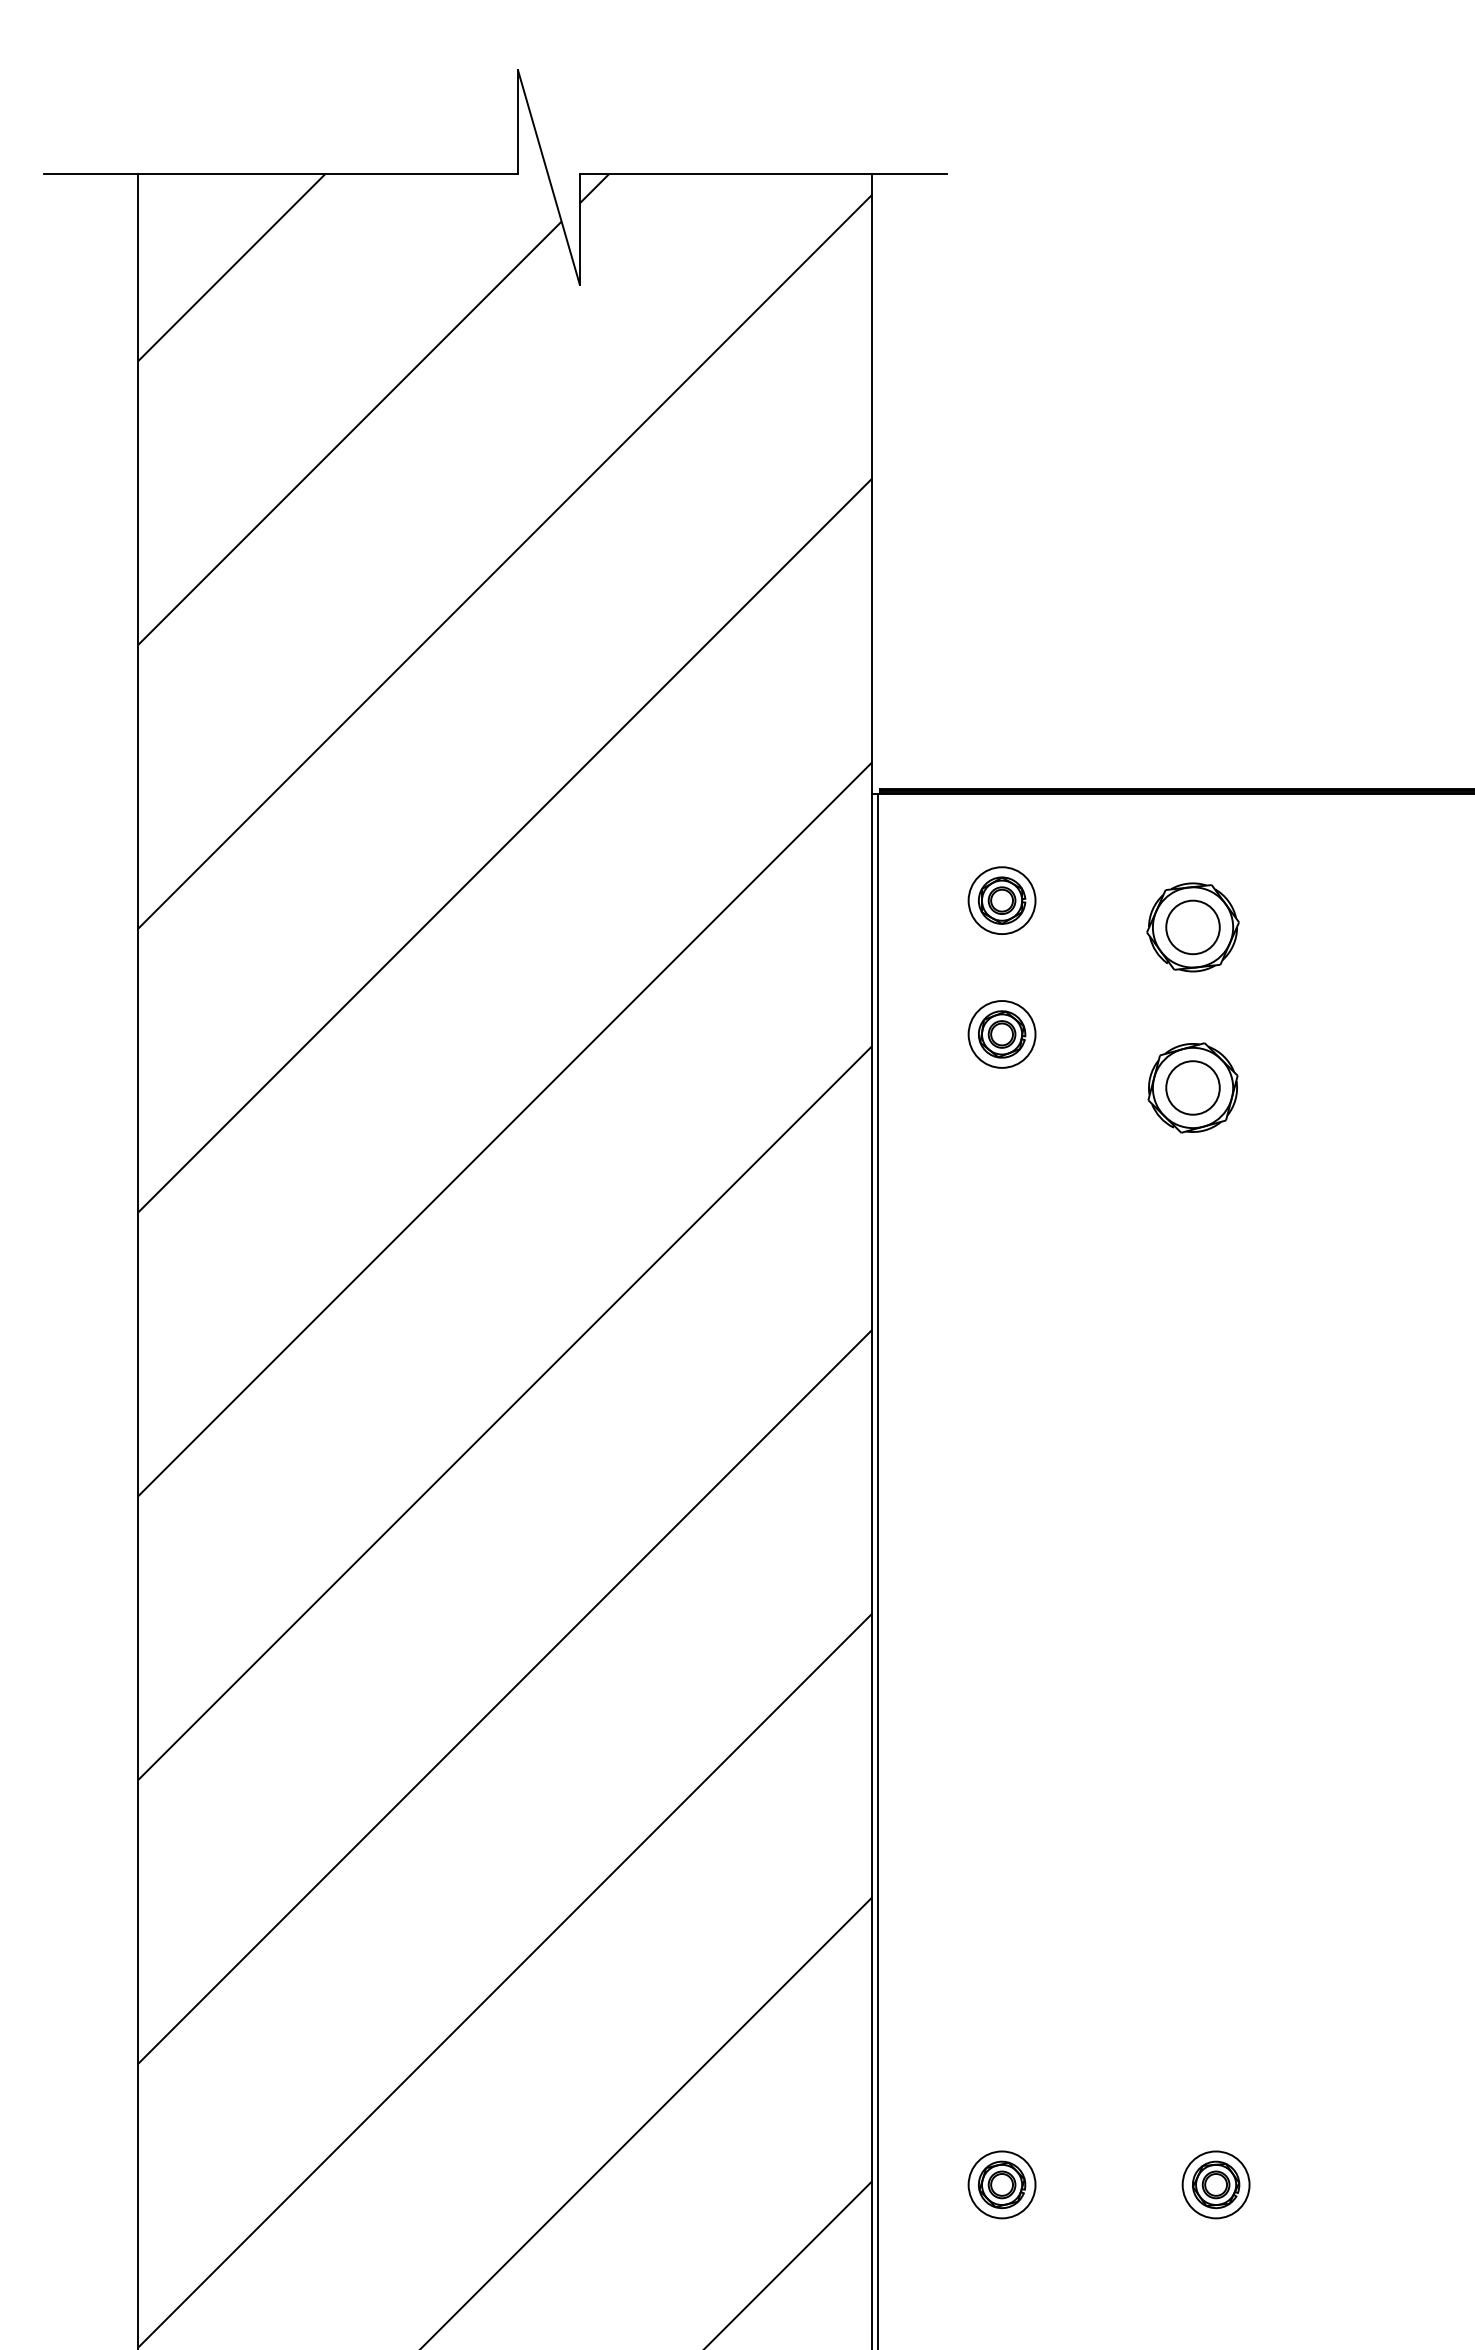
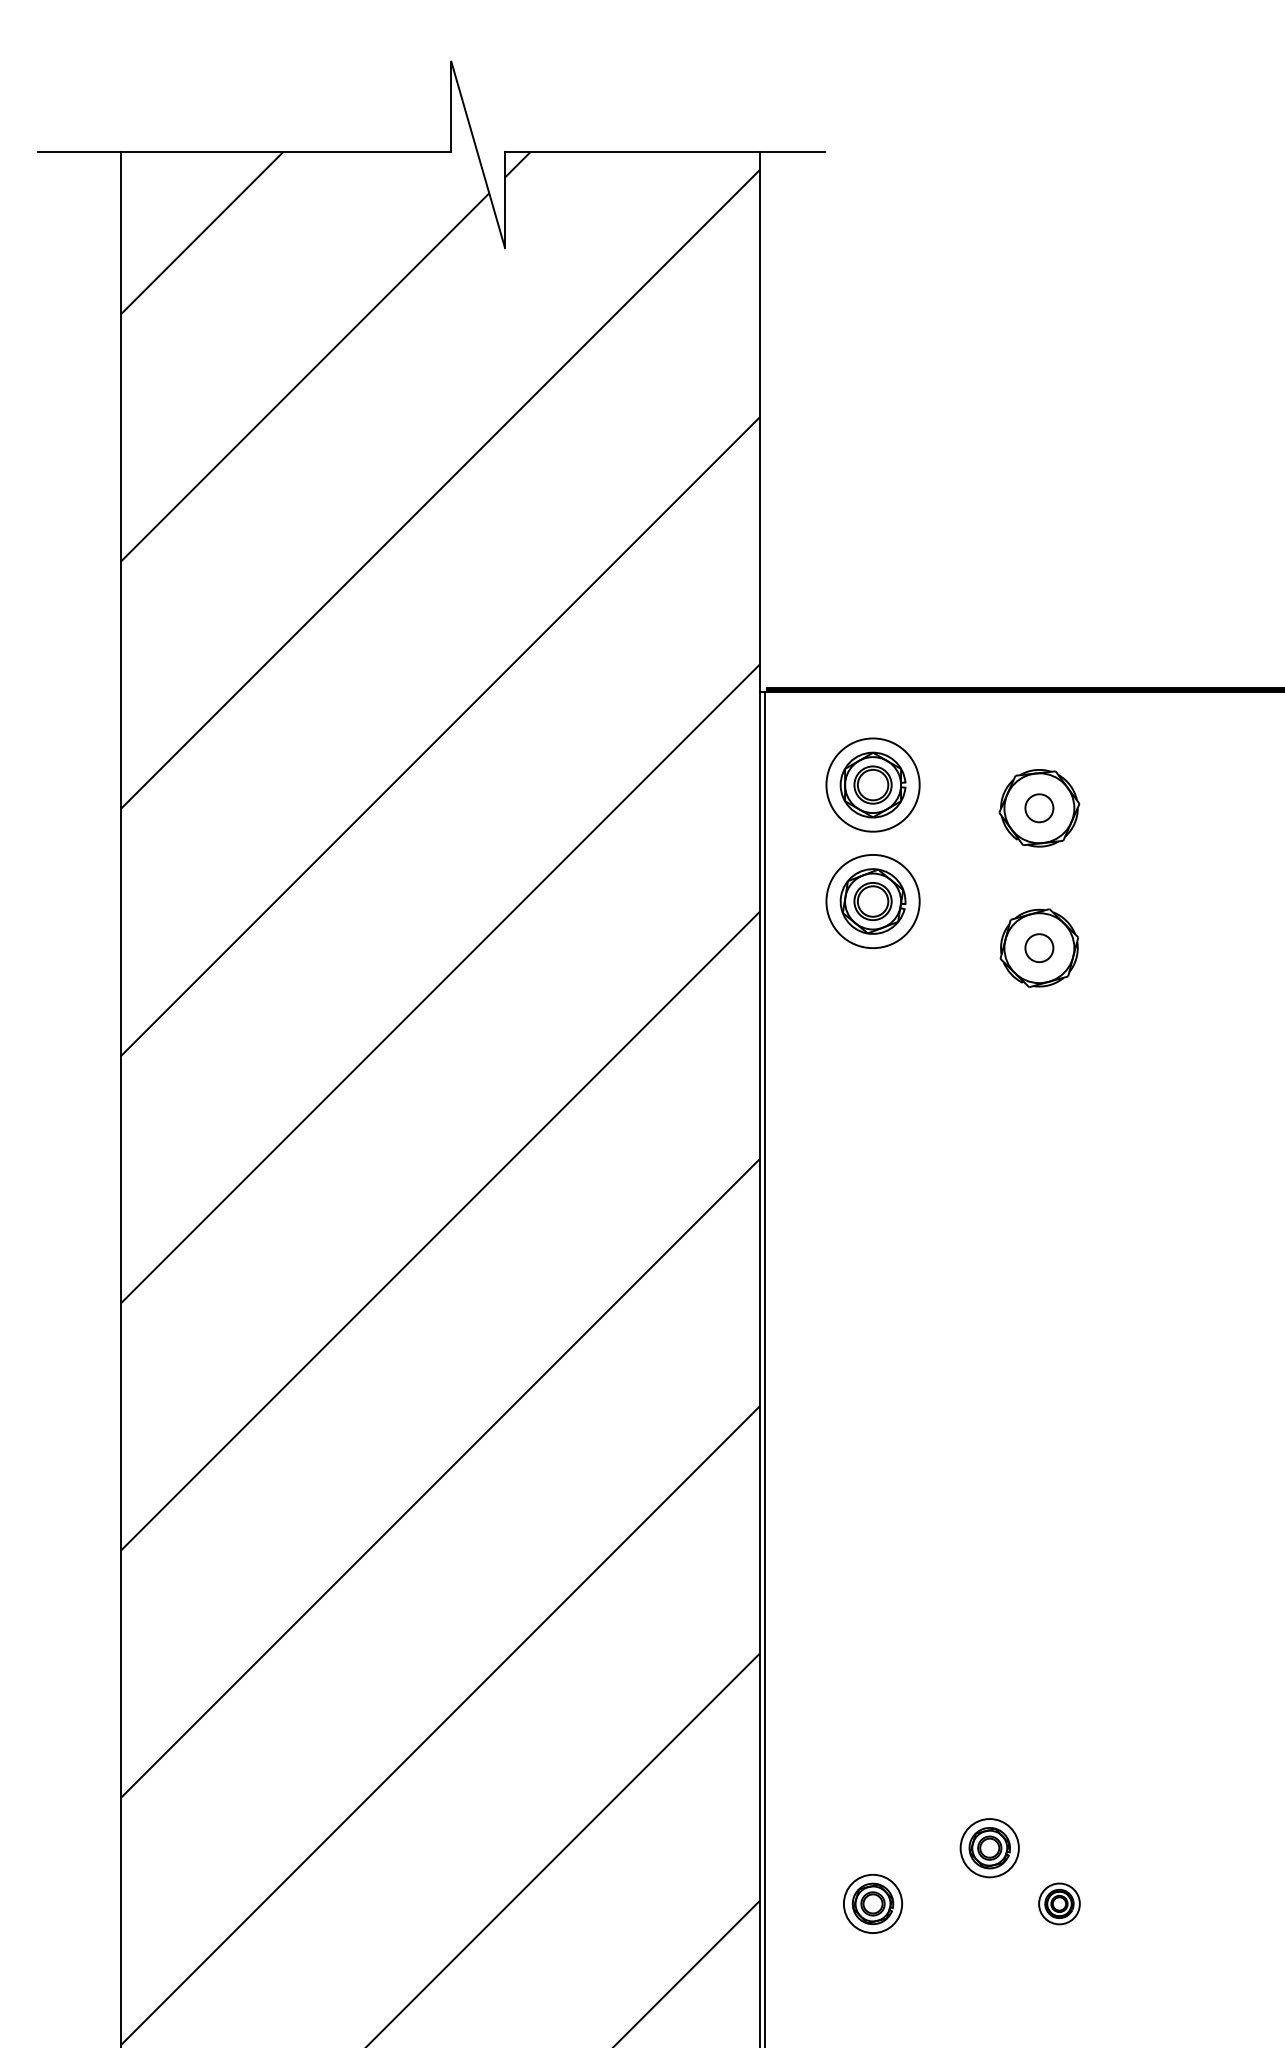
part: (1001, 900) -> (872, 784), size x1.6
circle: (1192, 927) -> (1038, 808), size x0.6
part: (1001, 1034) -> (872, 901), size x1.6
circle: (1192, 1087) -> (1038, 947), size x0.6
part: (1135, 2120) -> (989, 1847), added
part: (1215, 2184) -> (1058, 1903), size x0.7

